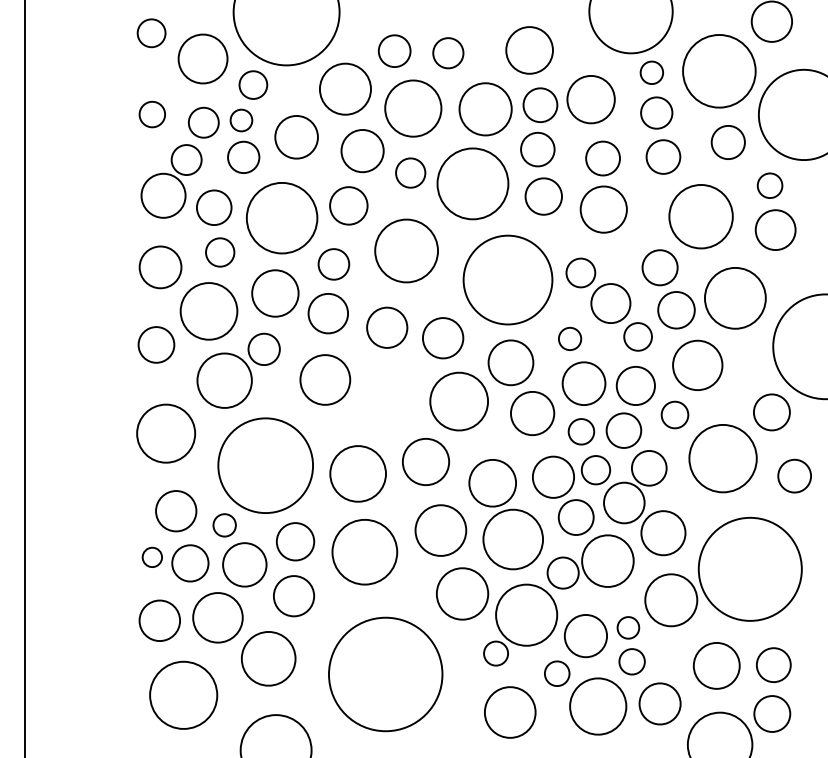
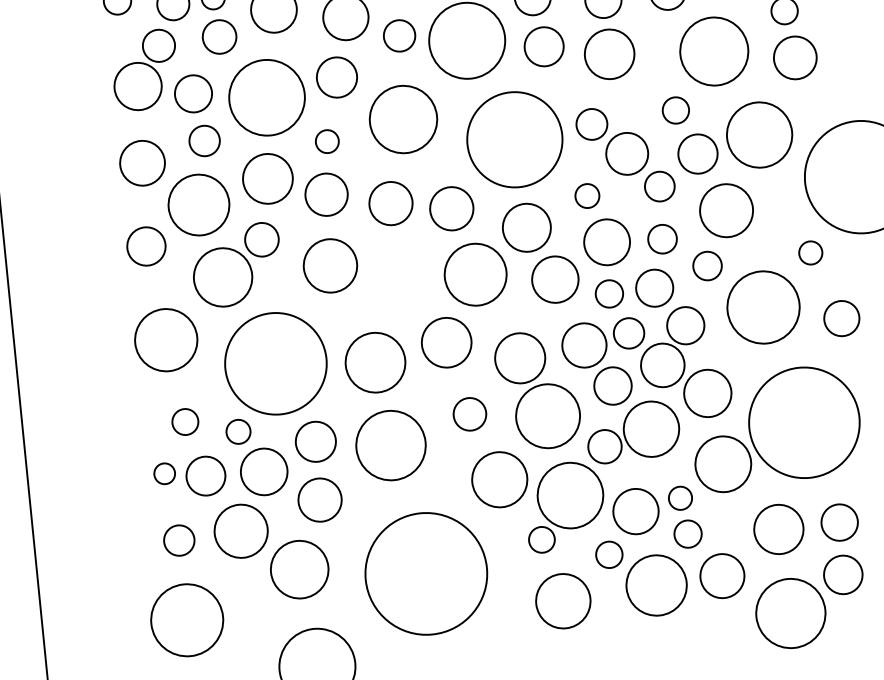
part: (333, 264) -> (326, 141), size x0.7
part: (659, 267) -> (675, 110), size x0.7
part: (635, 385) -> (662, 238), size x0.7
part: (771, 412) -> (810, 253), size x0.6
part: (176, 511) -> (185, 422), size x0.6
part: (440, 530) -> (469, 414), size x0.6
part: (159, 620) -> (179, 540), size x0.7
part: (183, 694) -> (186, 619), moved

